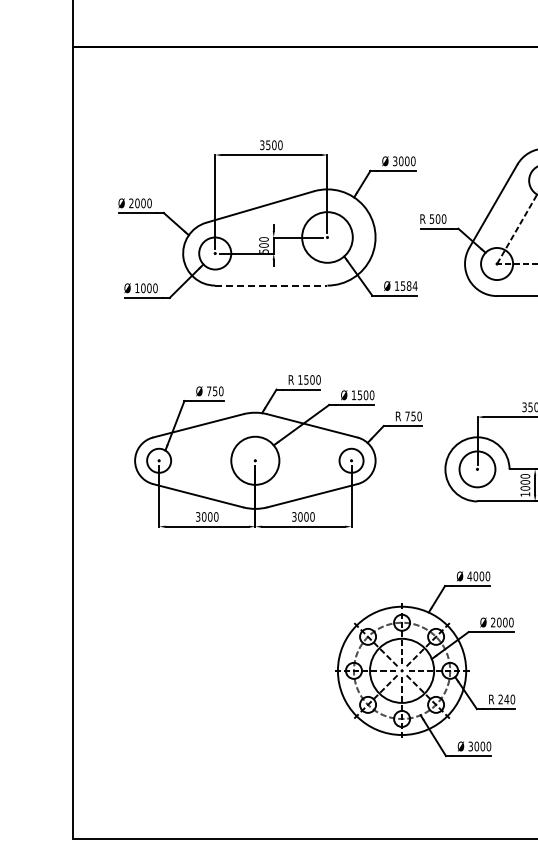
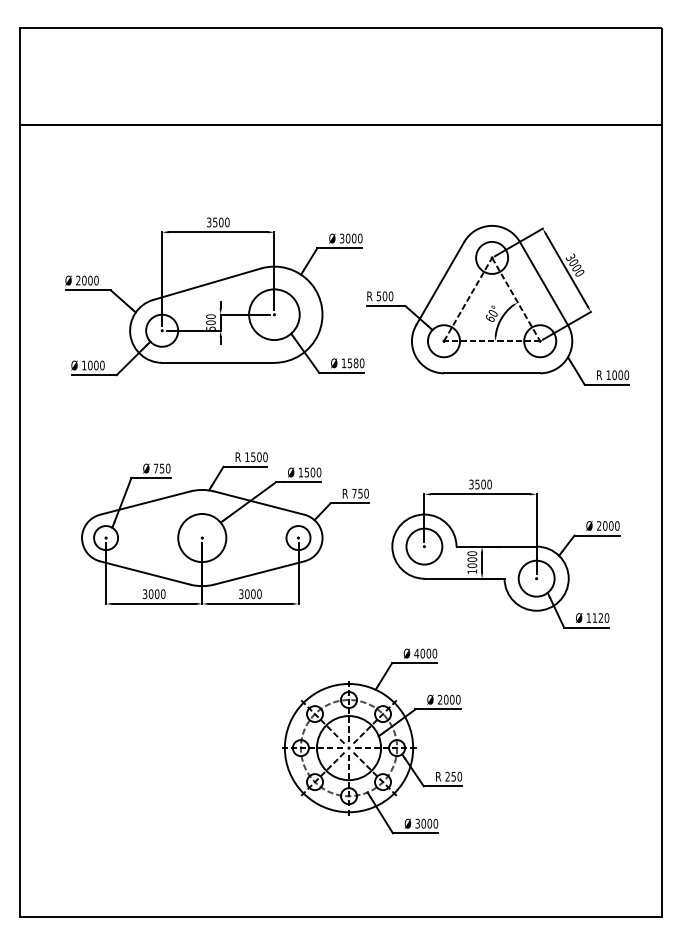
line: (271, 285) -> (218, 362), dashed -> solid
text: (414, 286) -> (361, 363), 1584 -> 1580
text: (506, 699) -> (453, 776), 240 -> 250

